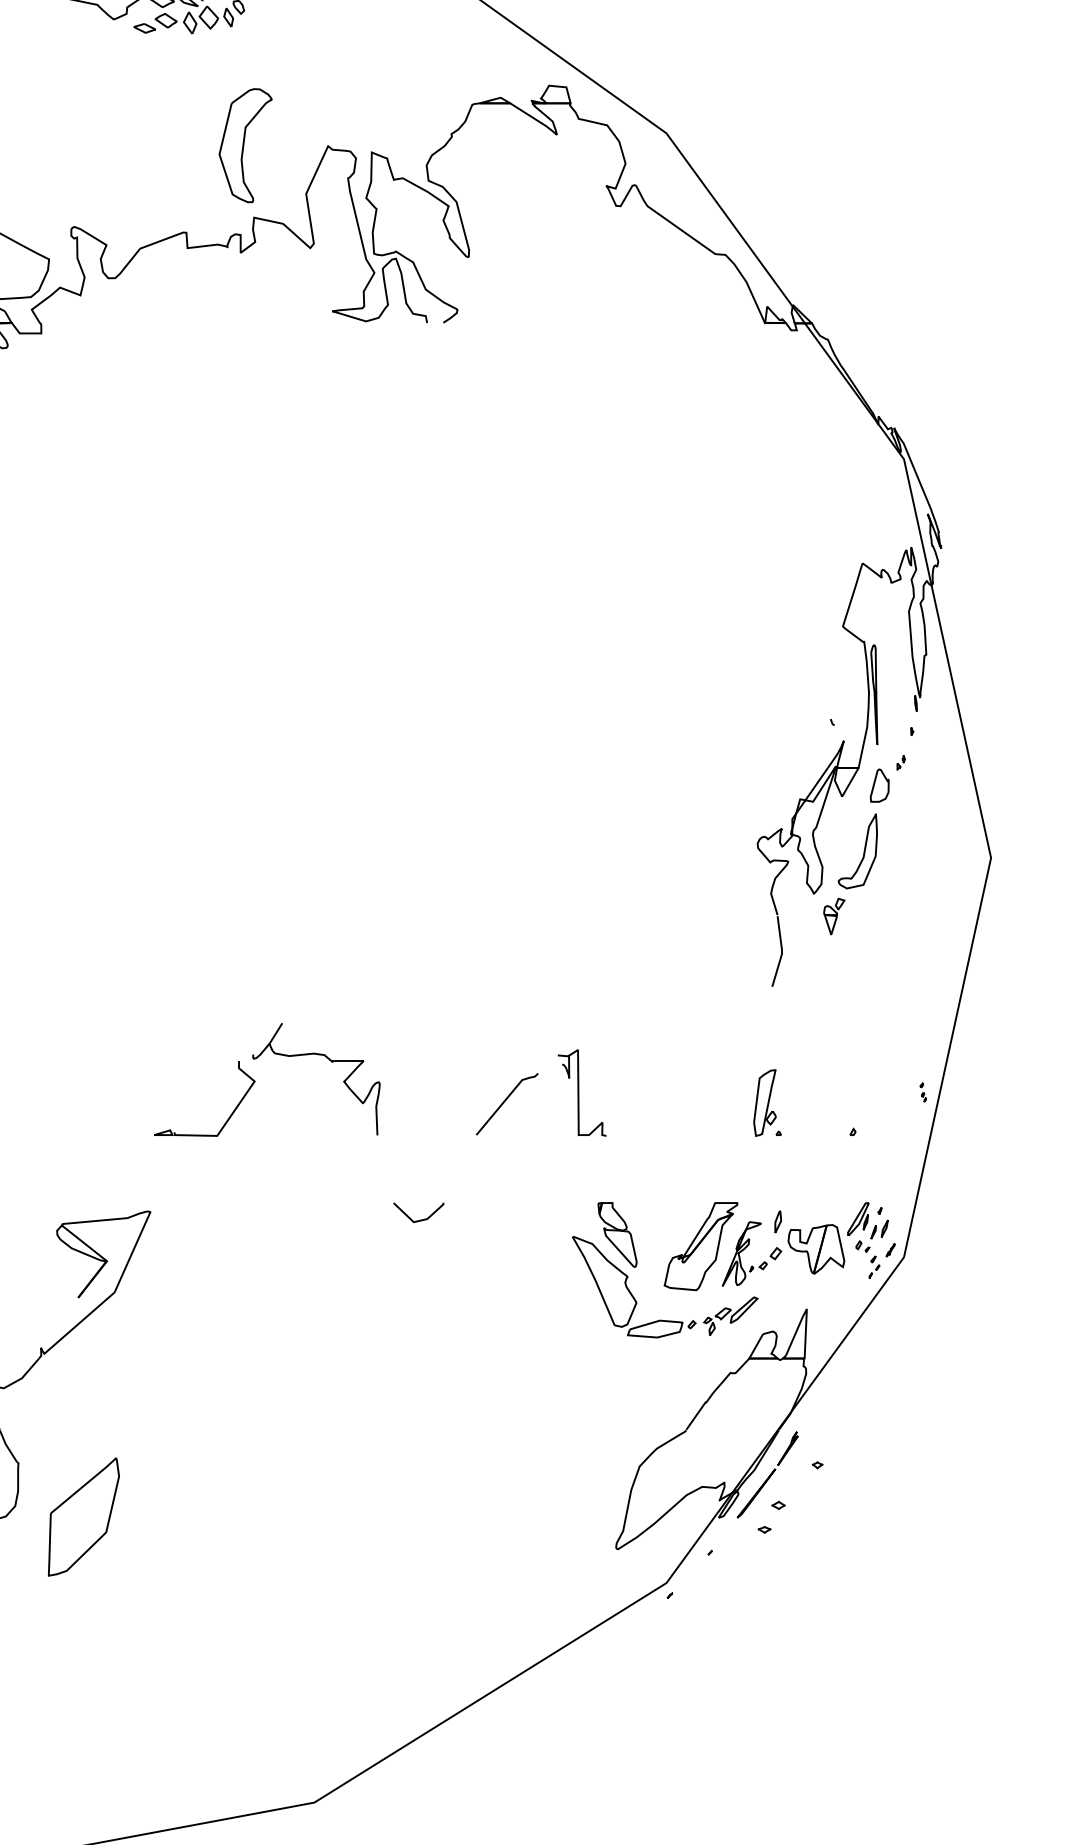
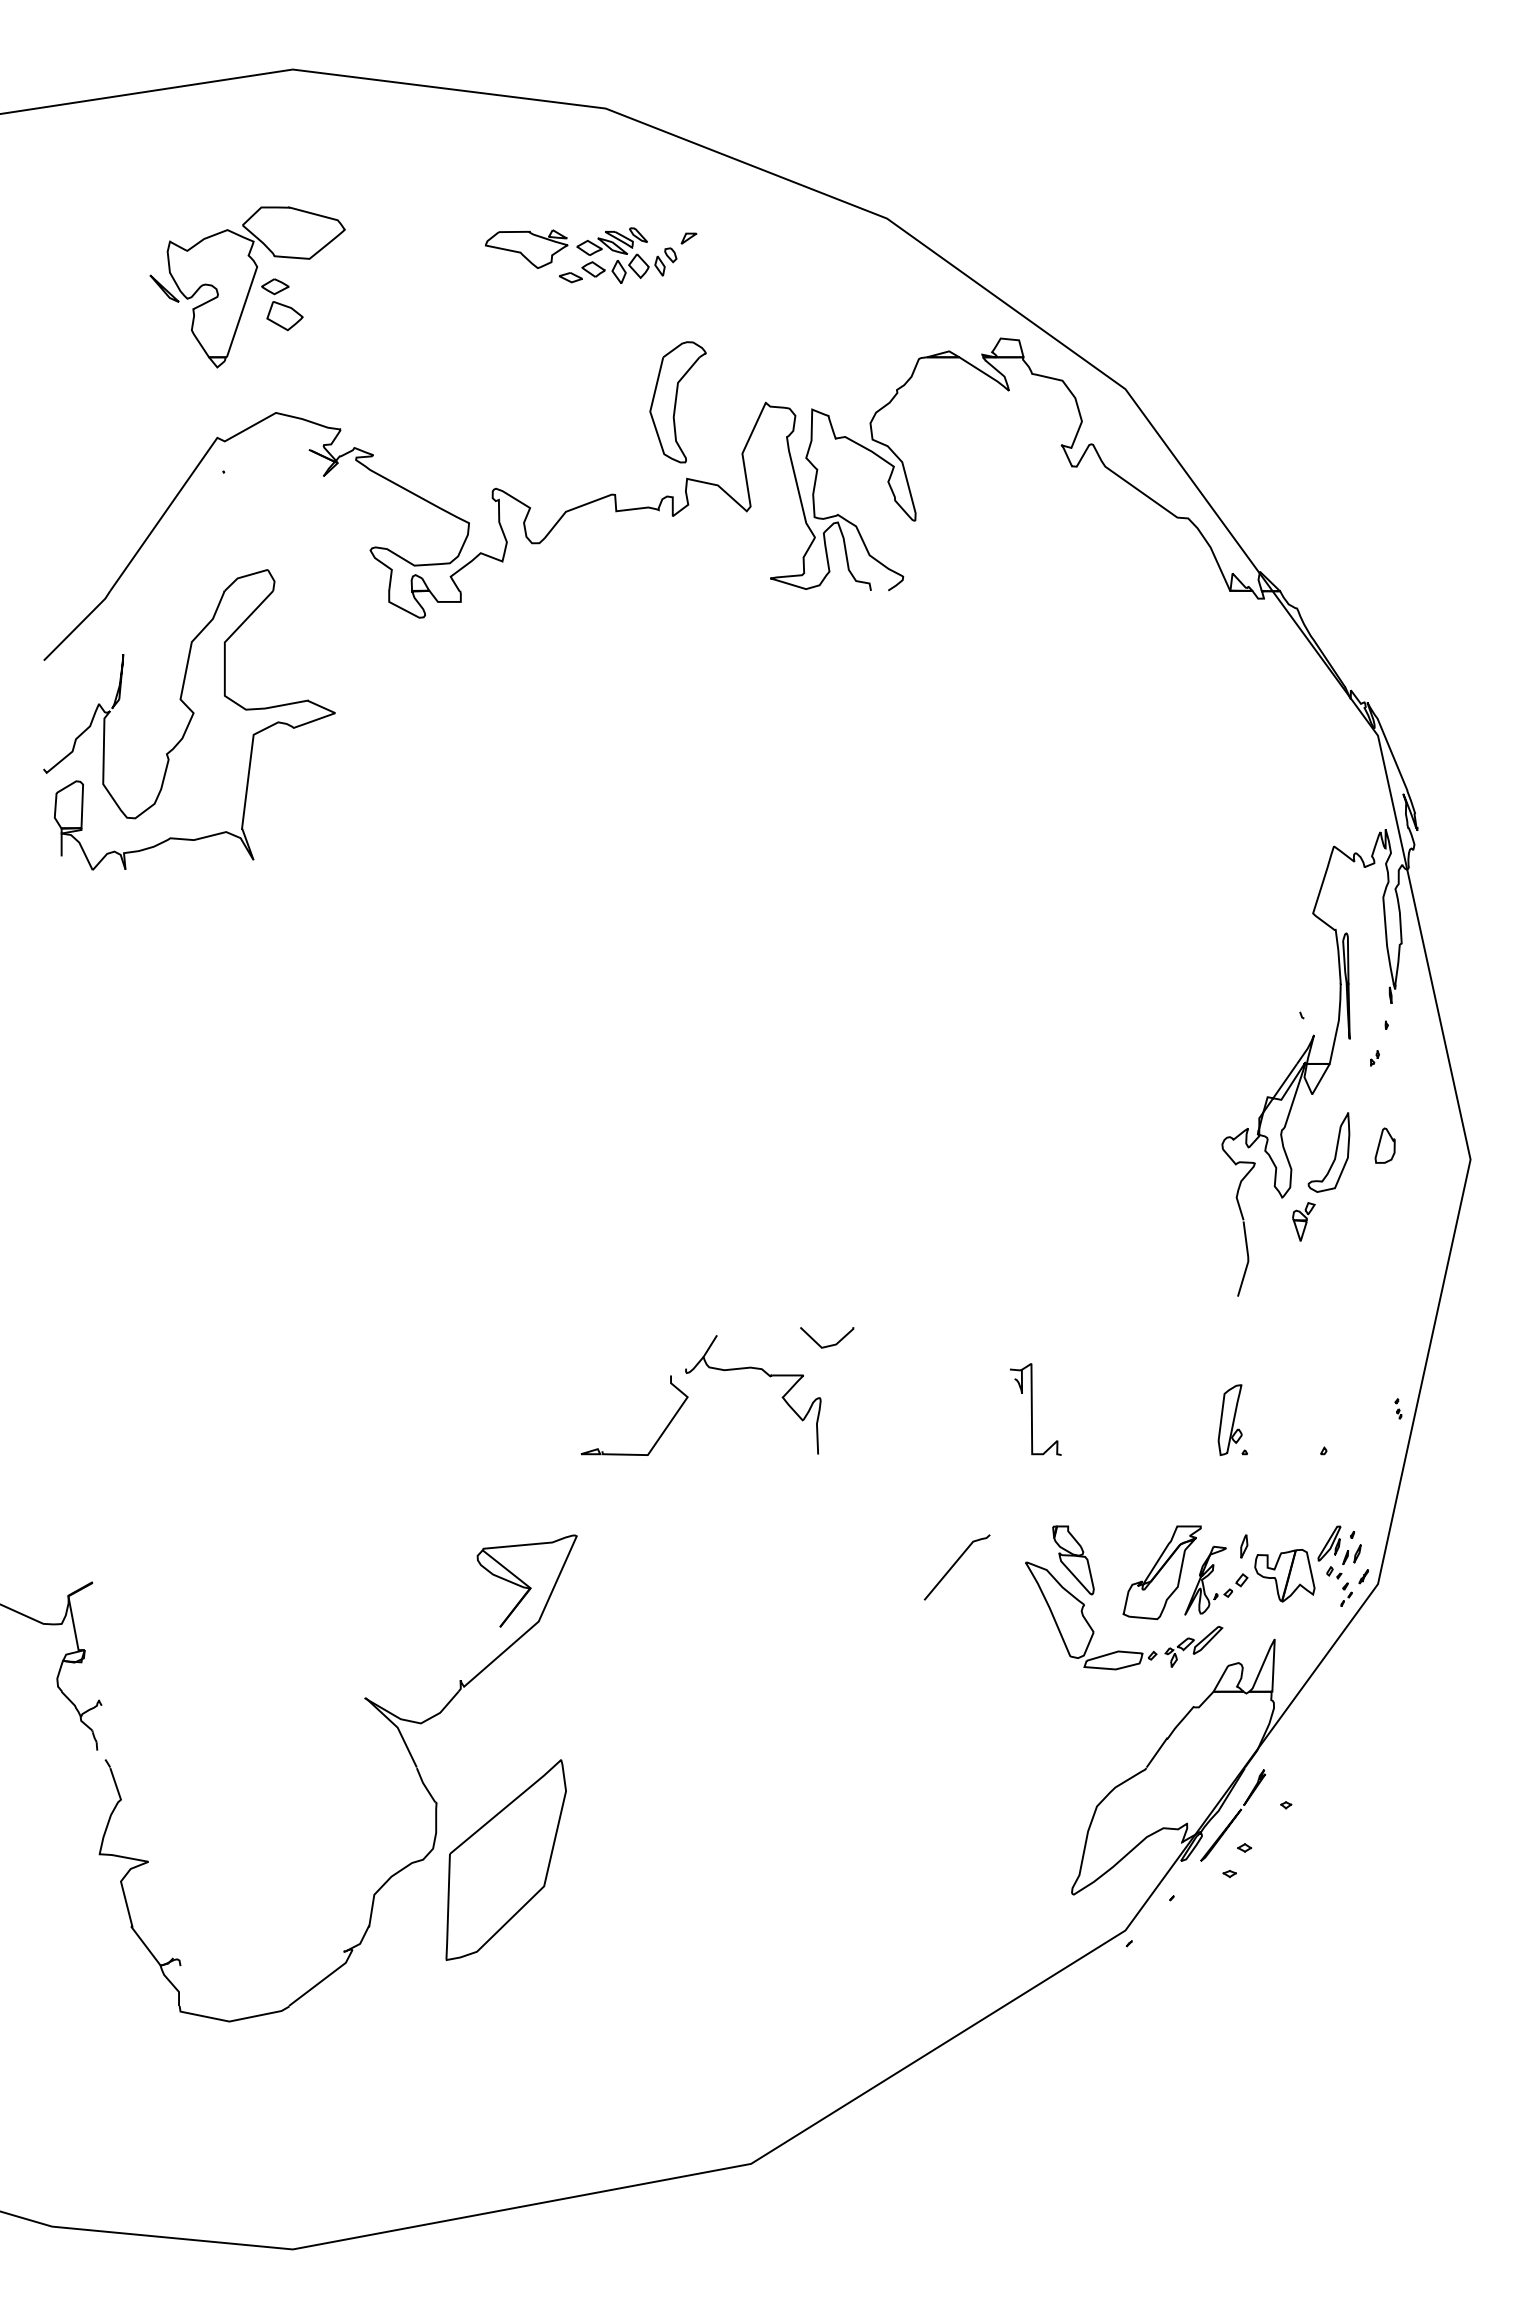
part: (879, 785) -> (1384, 1145), moved
curve: (504, 1102) -> (954, 1565), moved
curve: (421, 1219) -> (830, 1344), moved
part: (83, 1517) -> (505, 1860), size x1.6

